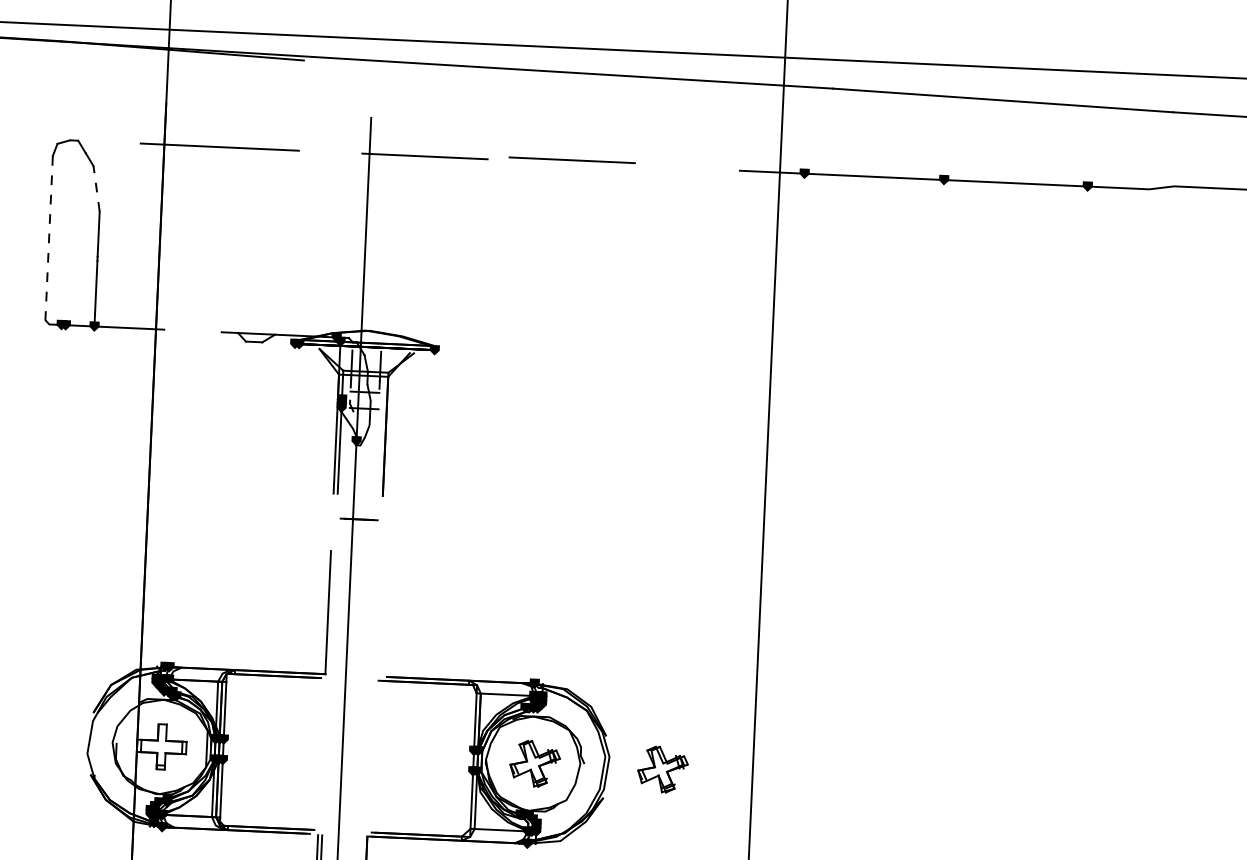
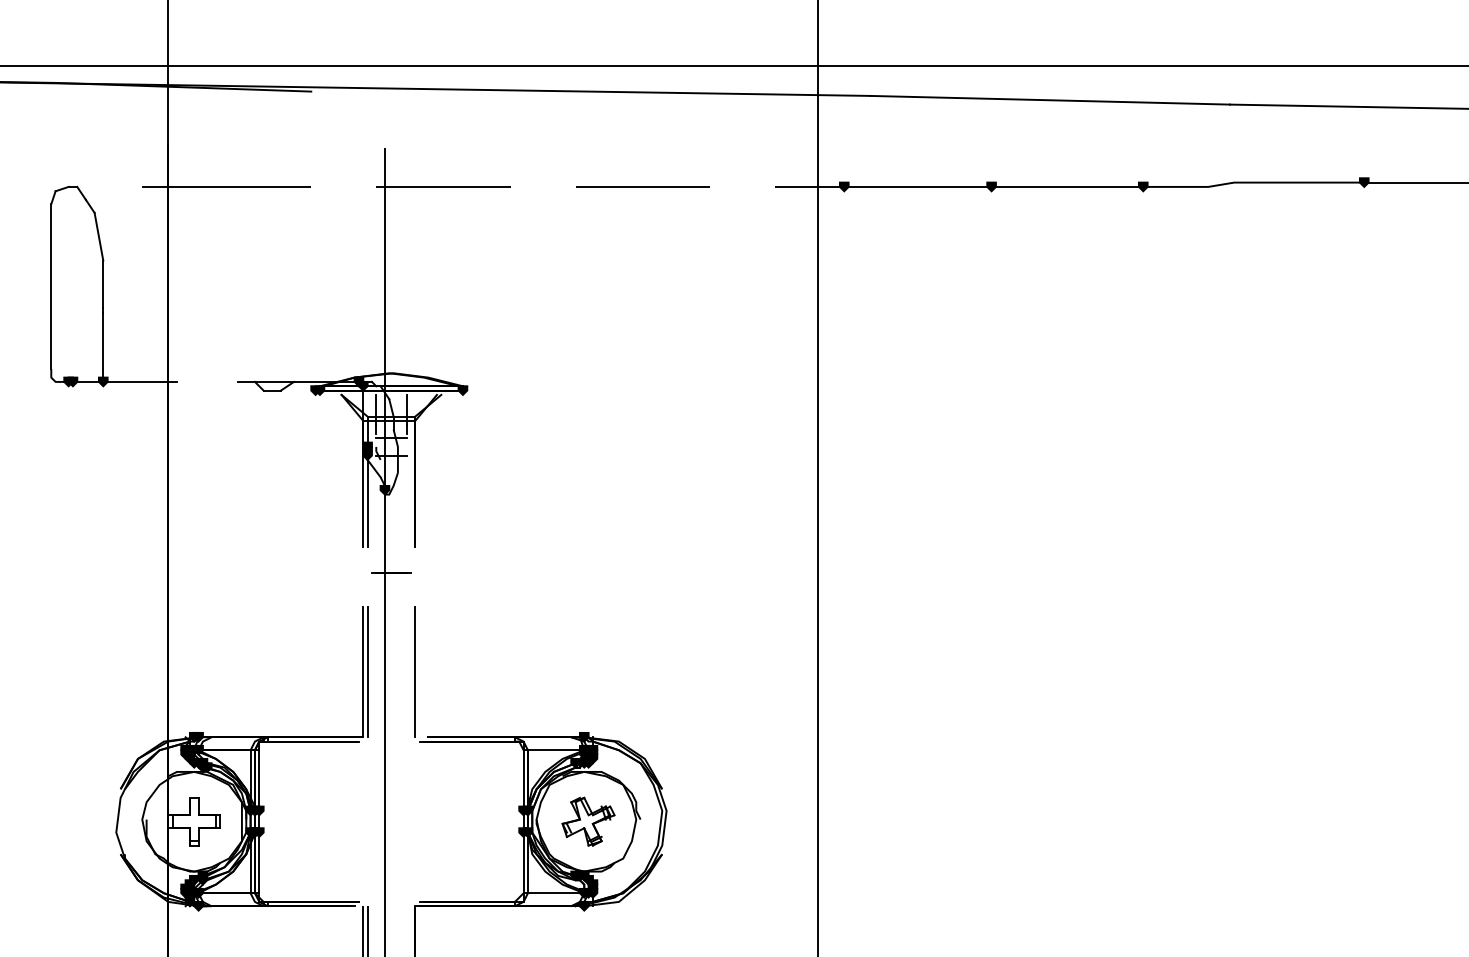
line: (571, 159) -> (642, 186), moved
line: (96, 188) -> (98, 236), dashed -> solid
line: (49, 234) -> (51, 287), dashed -> solid
line: (332, 613) -> (367, 672), added
line: (377, 615) -> (415, 672), added
part: (662, 769) -> (723, 821), removed

